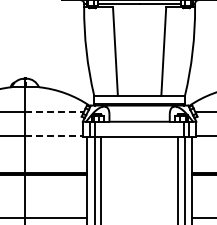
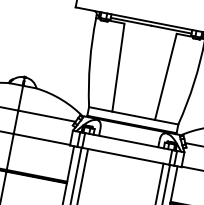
line: (55, 112) -> (47, 116), dashed -> solid
line: (54, 136) -> (42, 139), dashed -> solid

